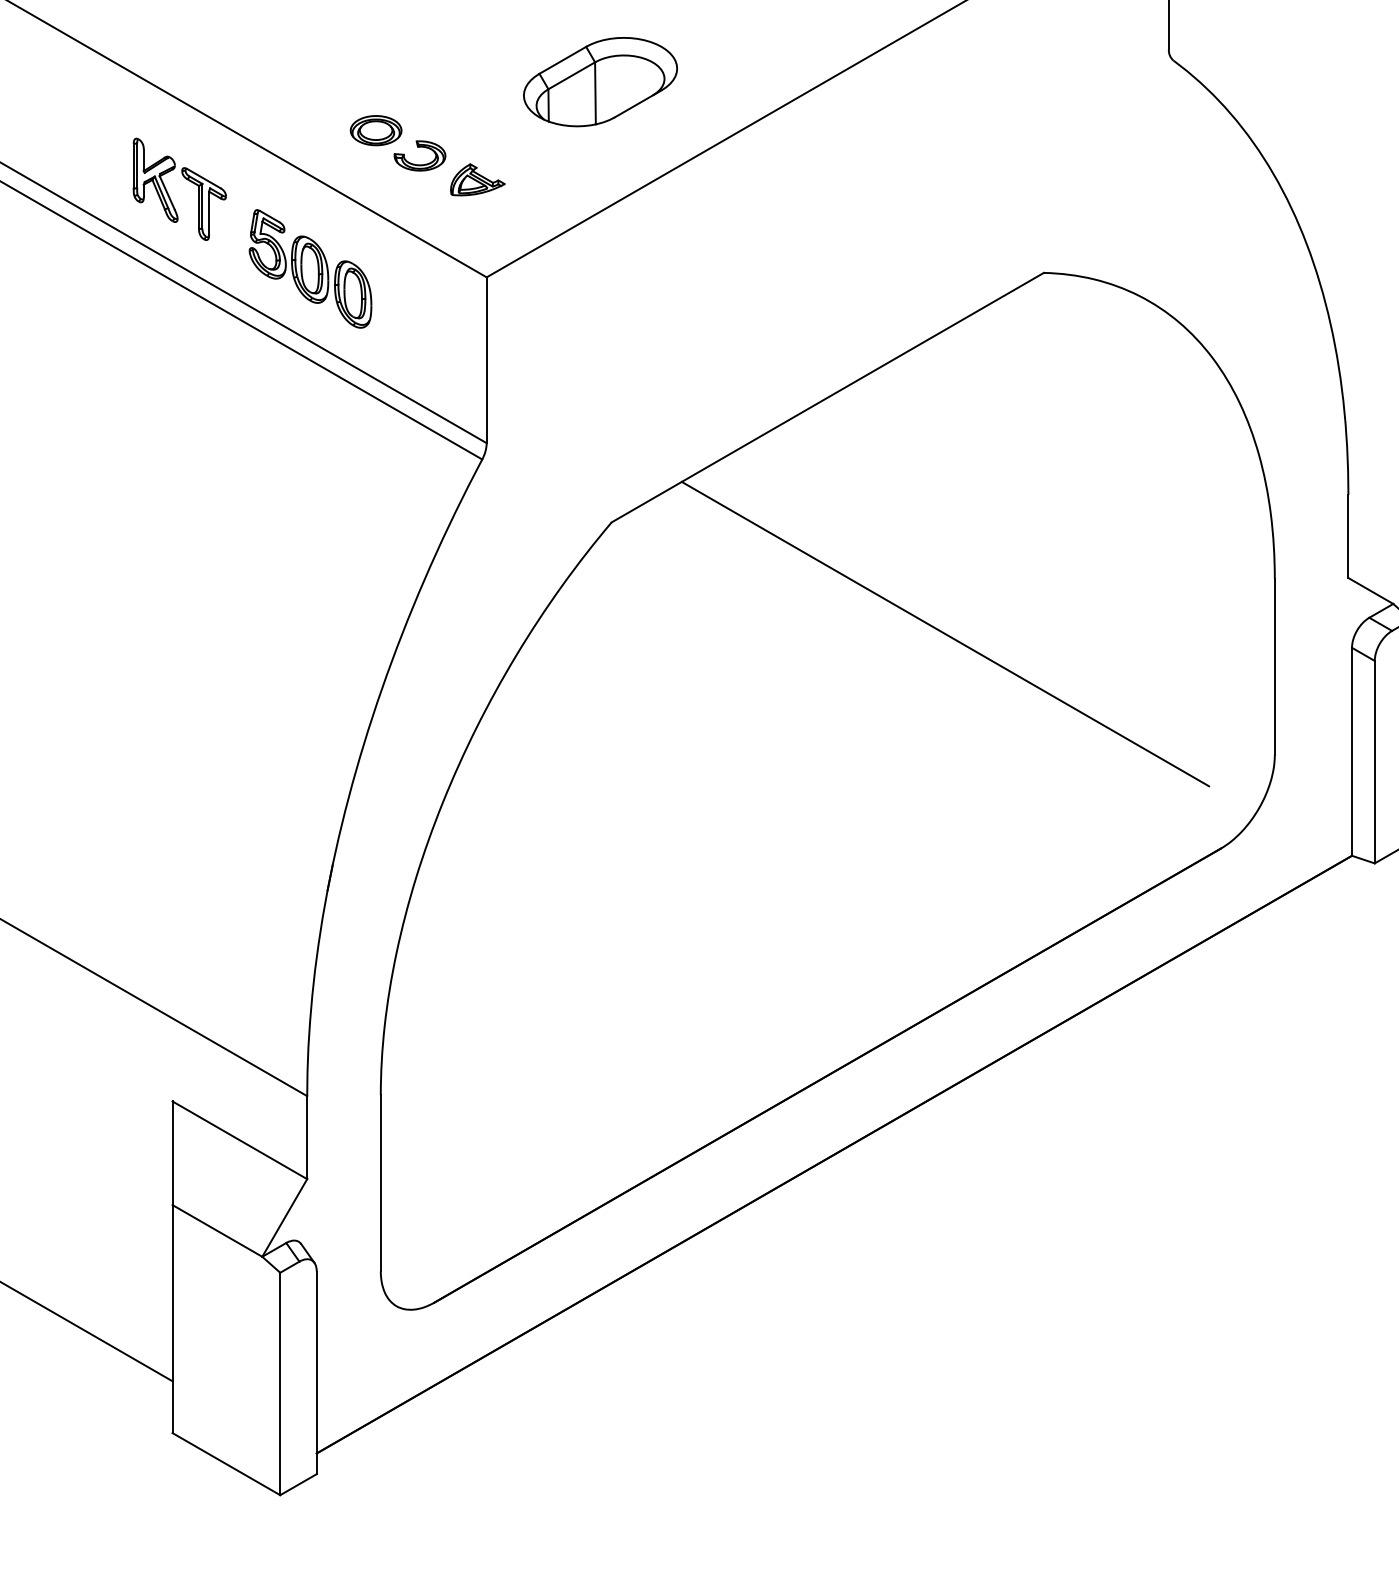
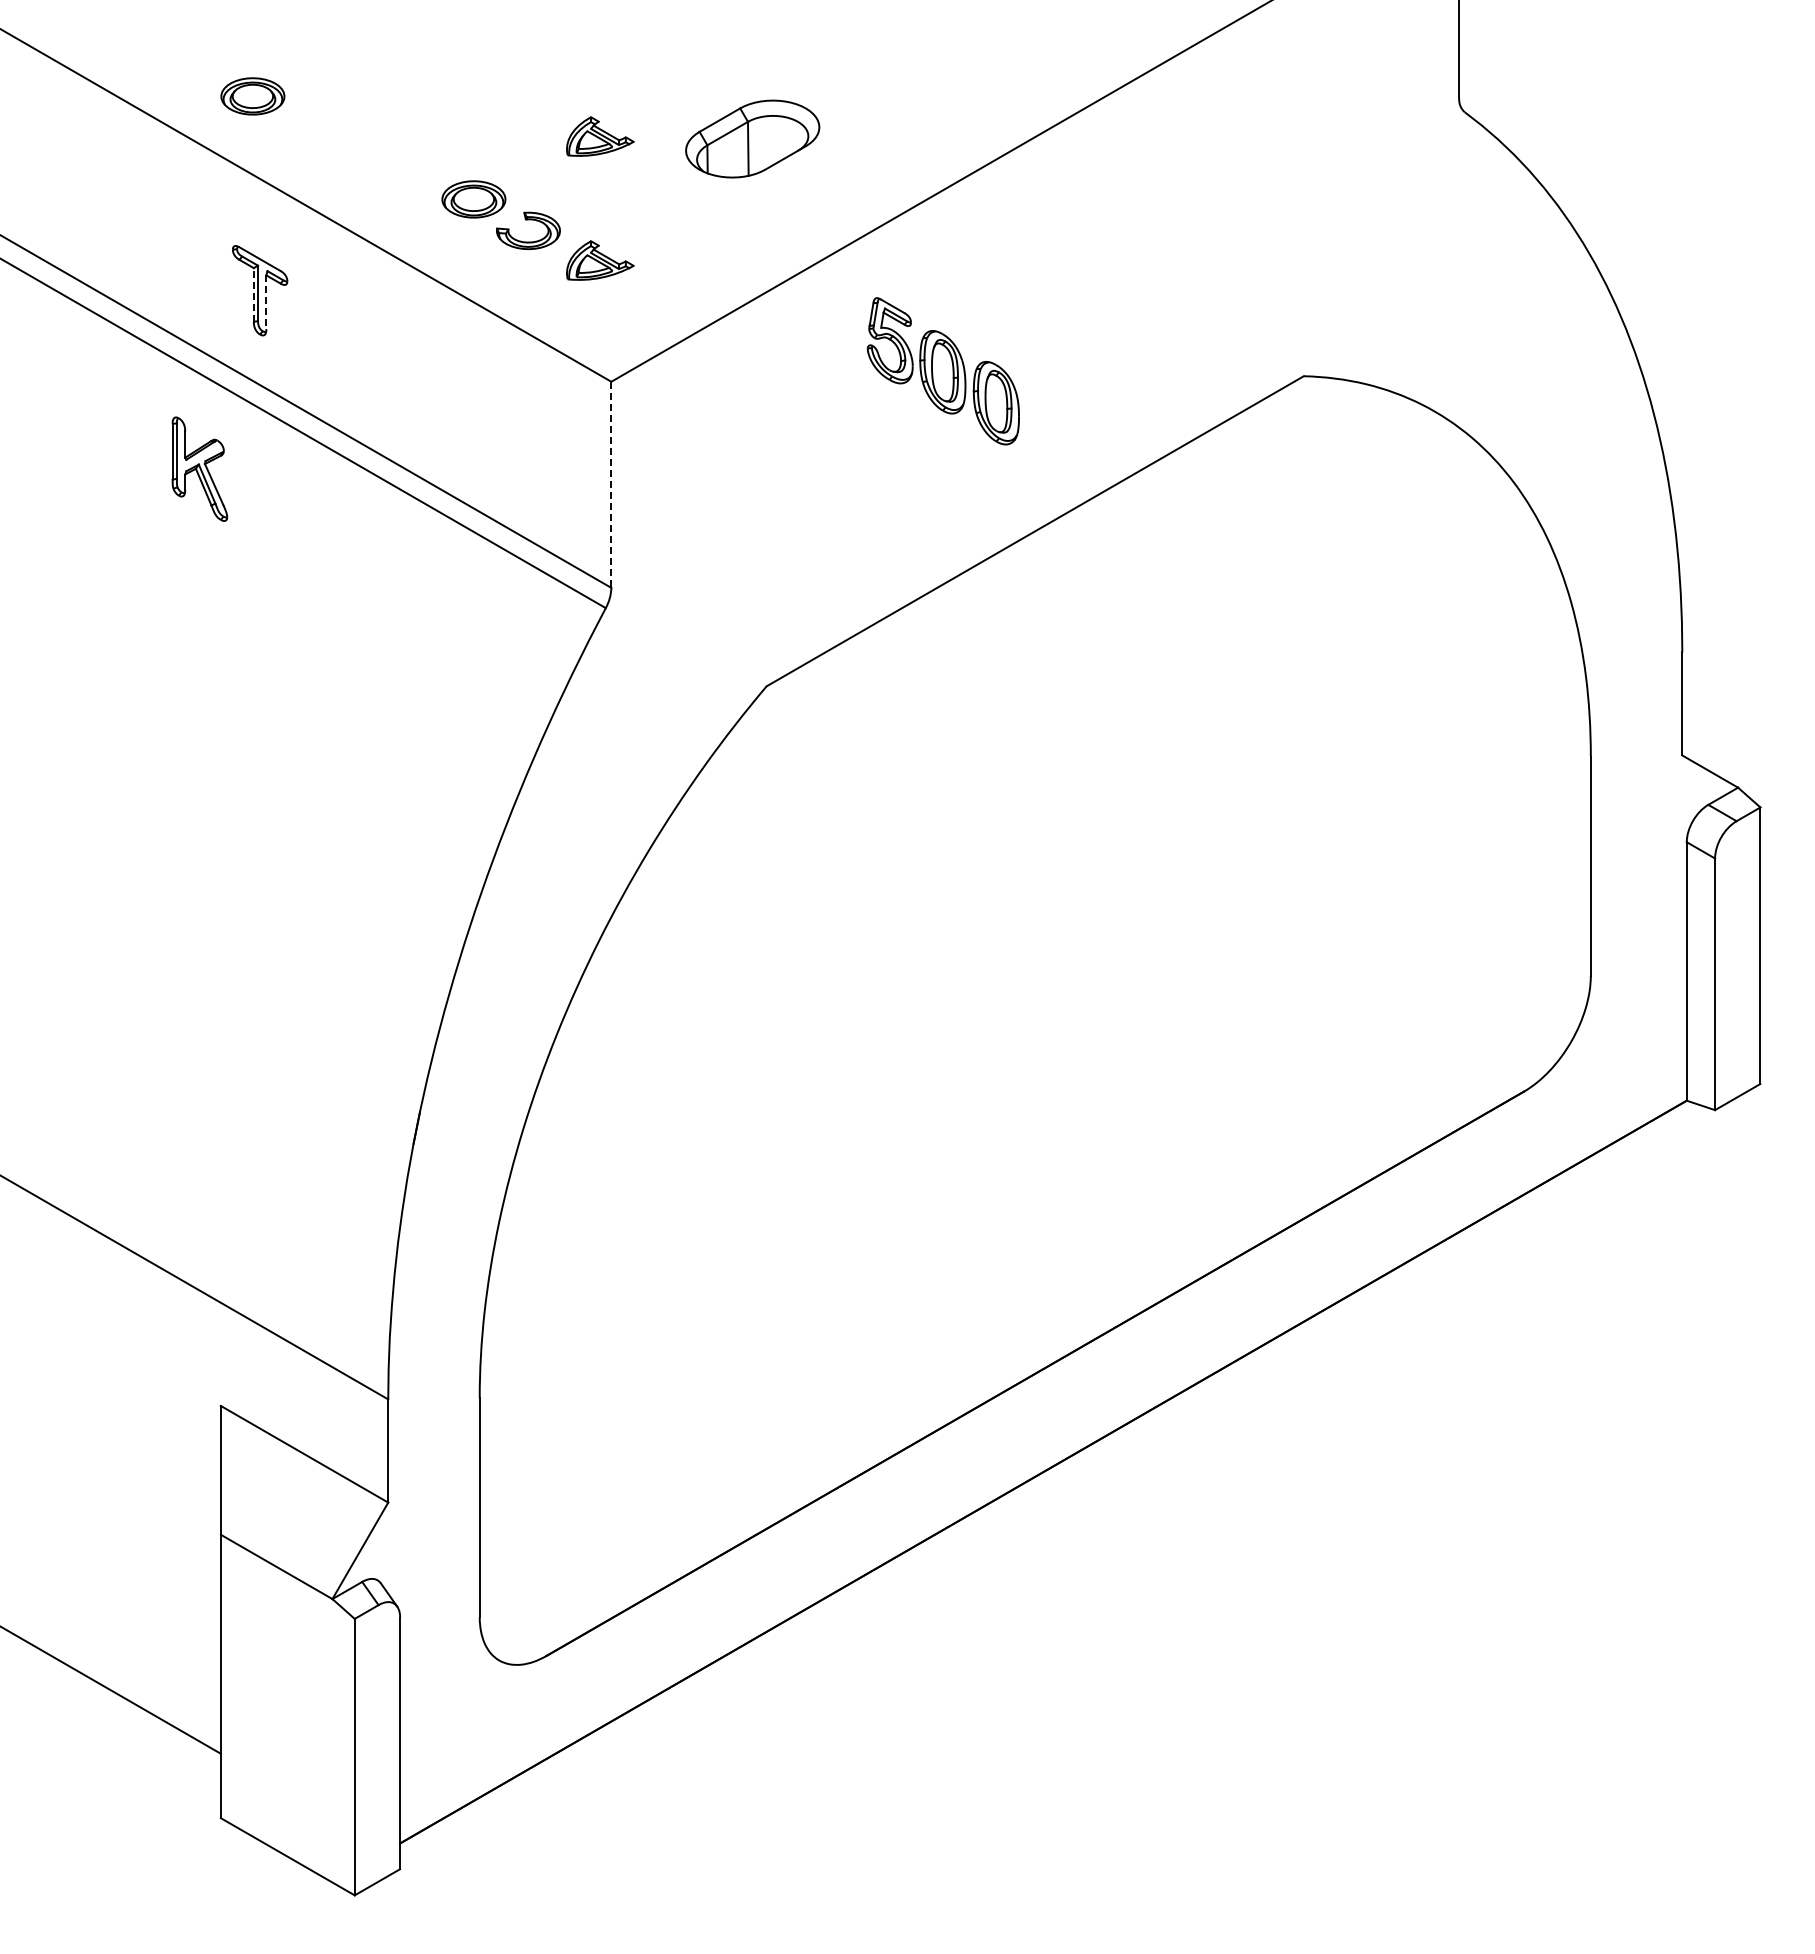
part: (197, 47) -> (252, 96), added
part: (477, 80) -> (600, 136), added
part: (600, 81) -> (752, 138), size x0.7
part: (155, 179) -> (199, 468), moved
line: (198, 207) -> (253, 294), solid -> dashed
line: (209, 213) -> (266, 302), solid -> dashed
part: (309, 269) -> (942, 371), moved
line: (486, 360) -> (611, 485), solid -> dashed
line: (945, 634) -> (1181, 825), removed

